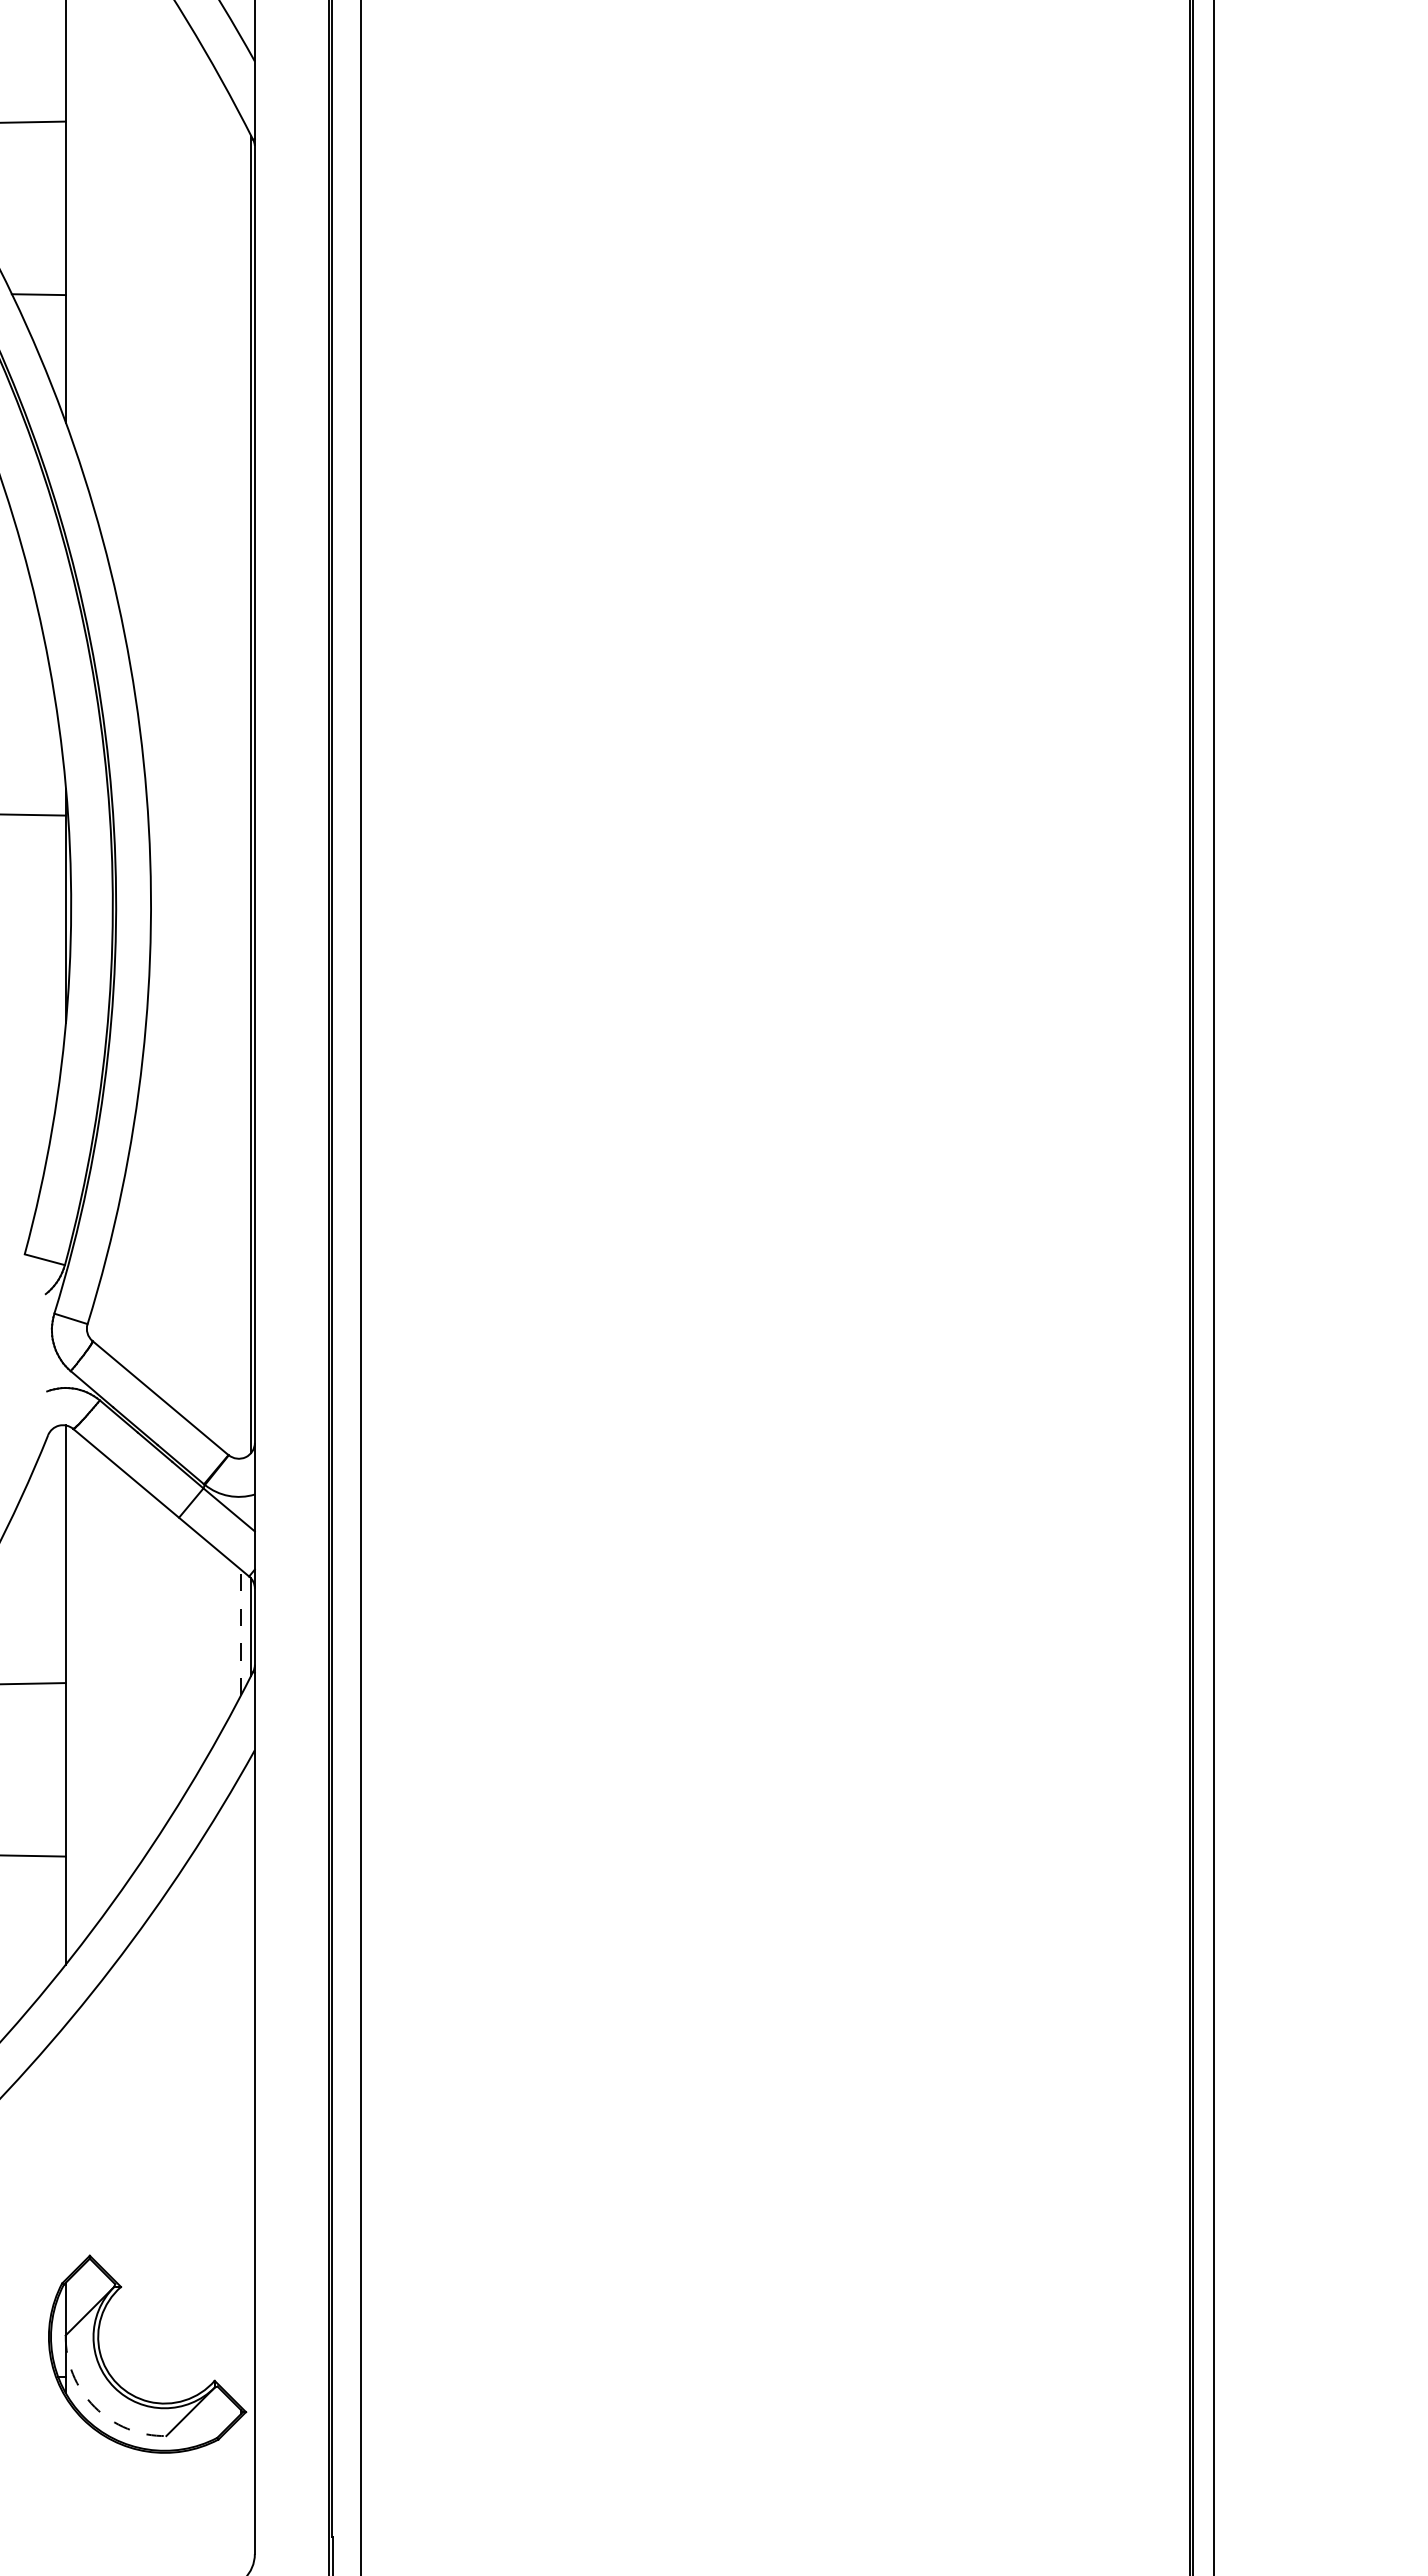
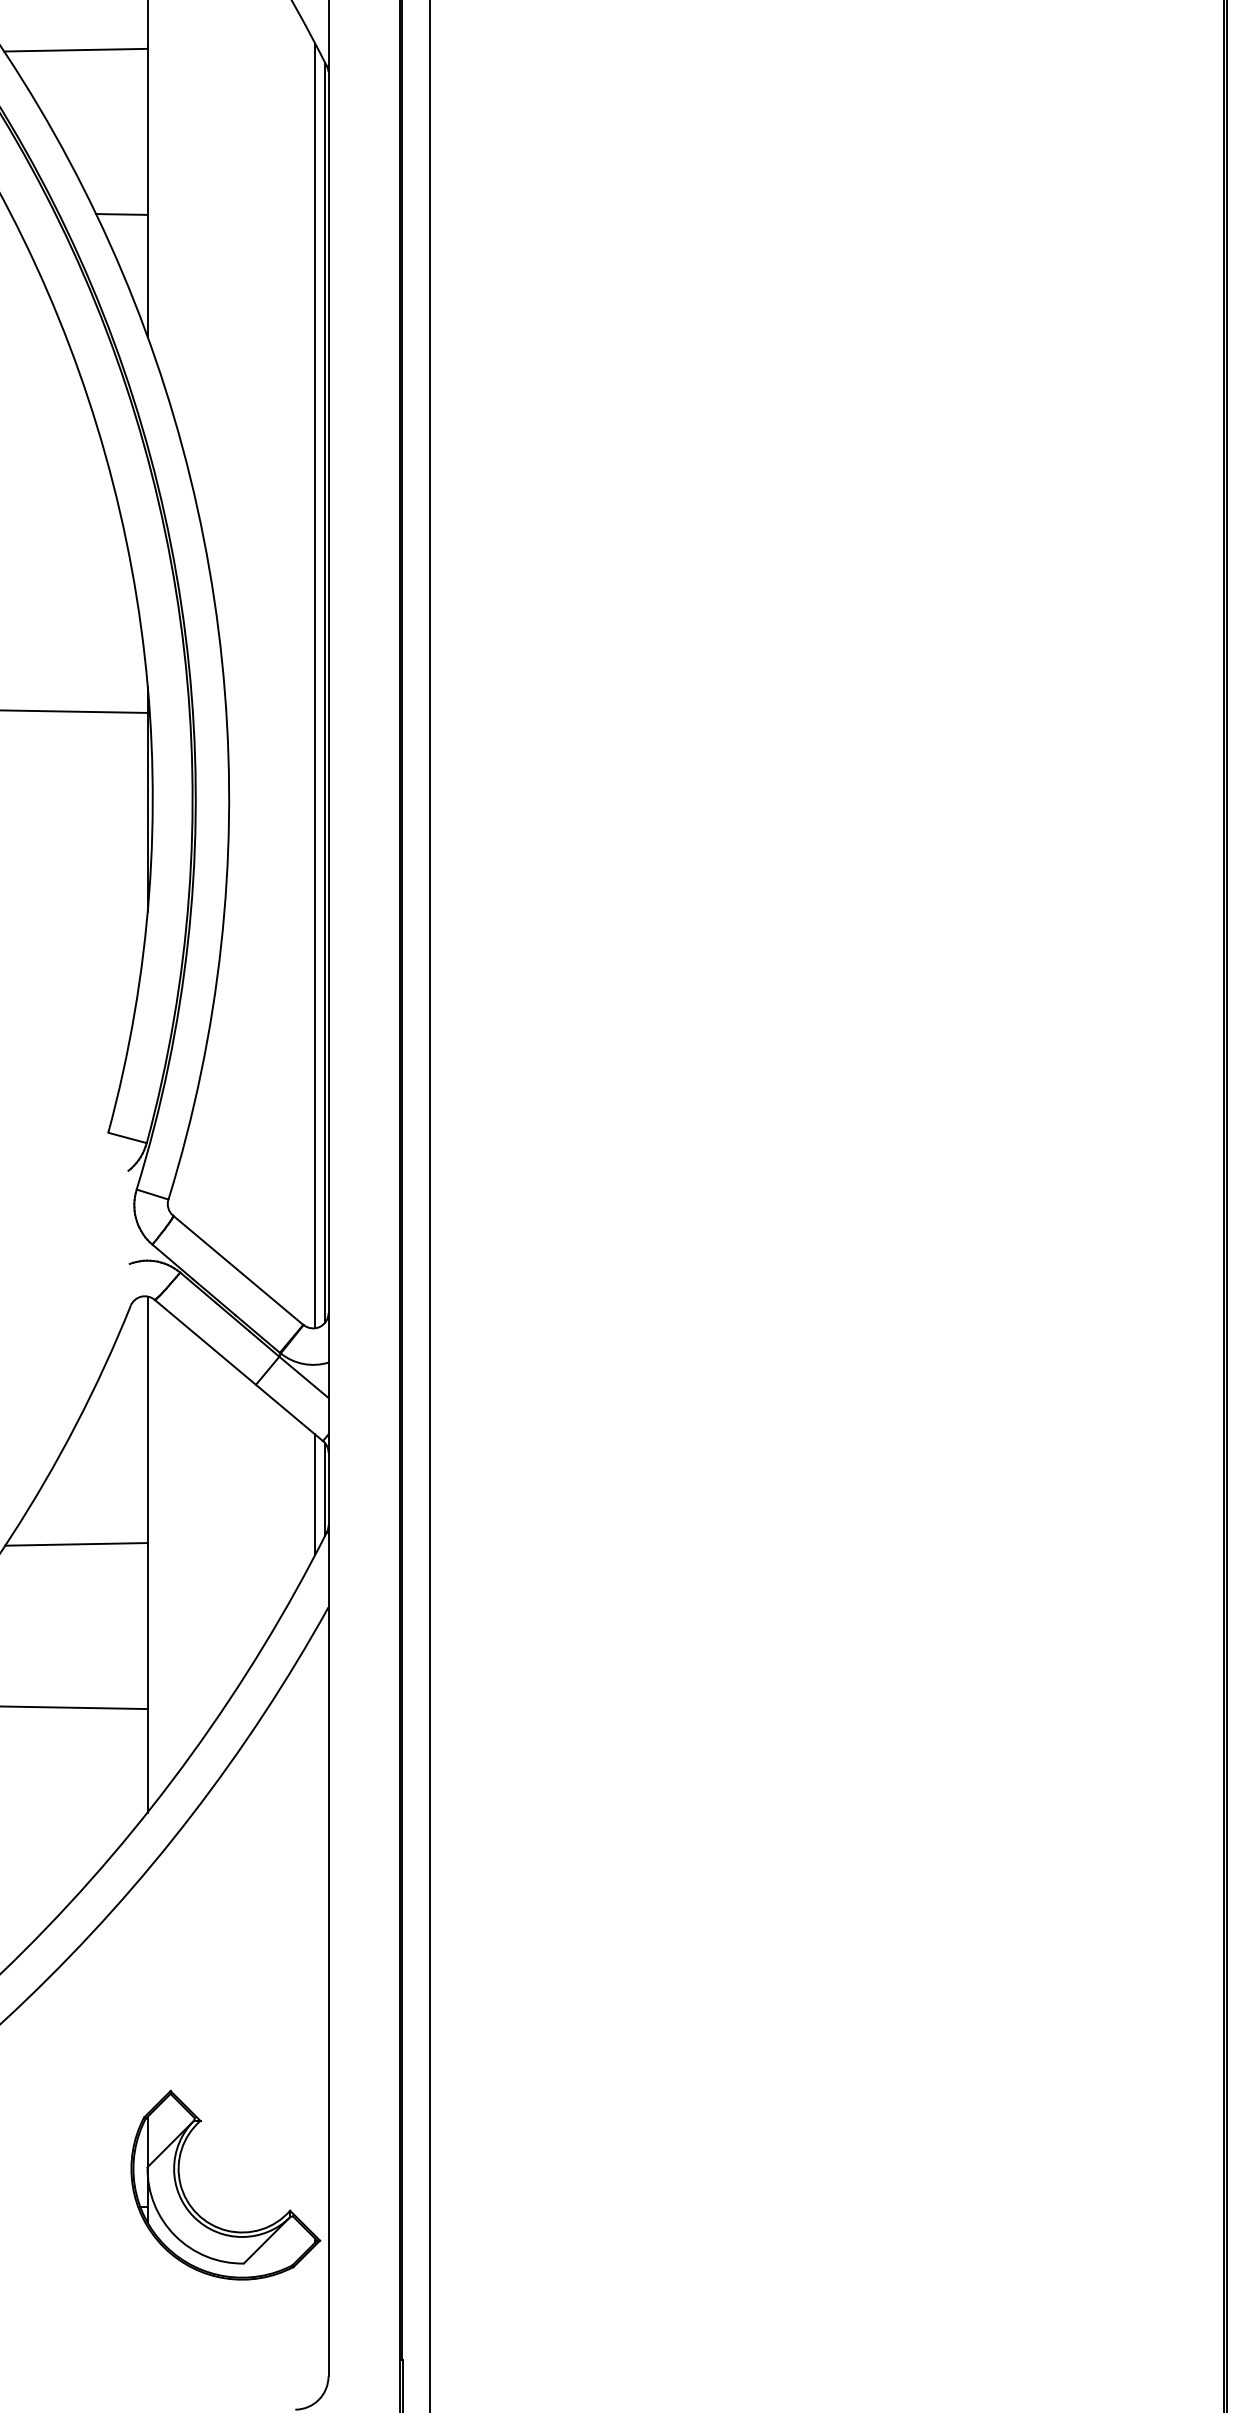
line: (240, 787) -> (314, 686), added
line: (240, 1632) -> (314, 1494), dashed -> solid
arc: (94, 2407) -> (175, 2236), dashed -> solid

